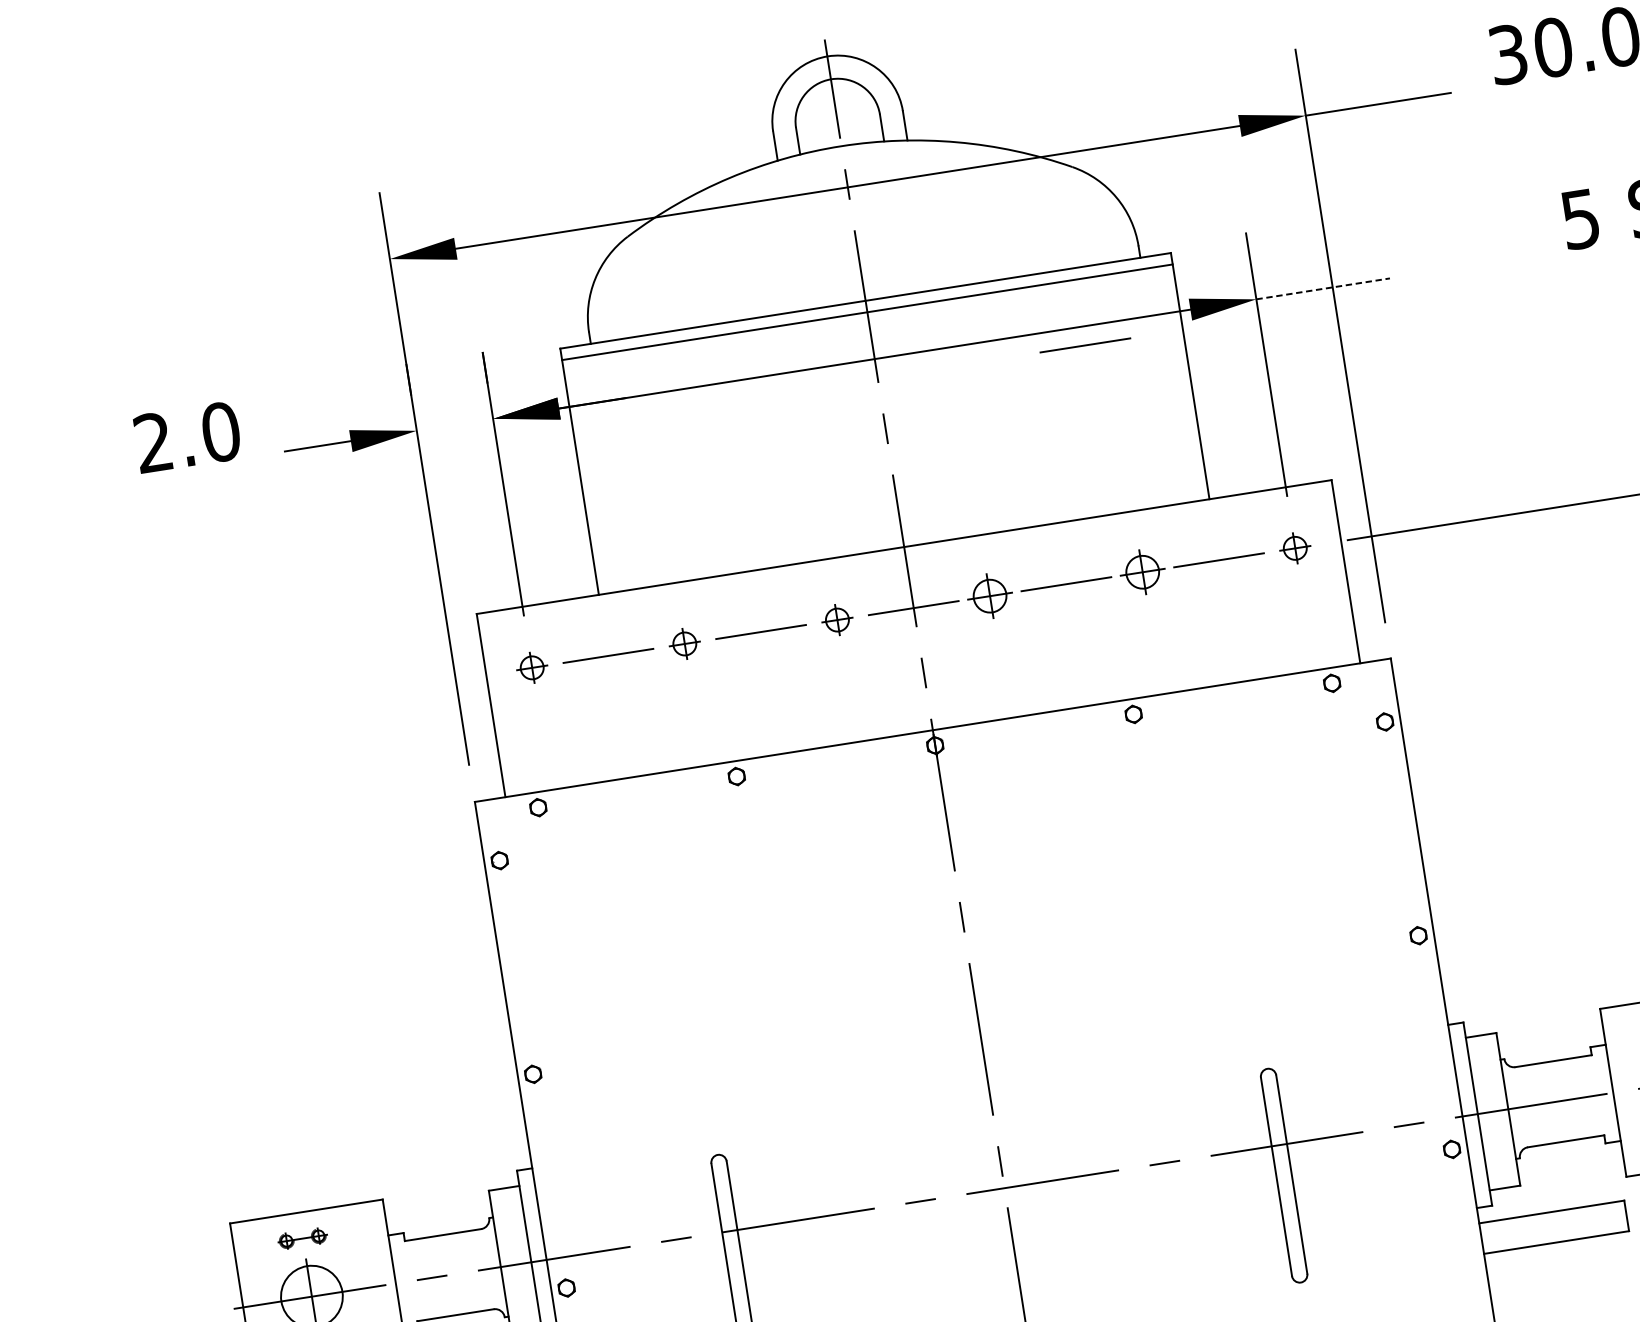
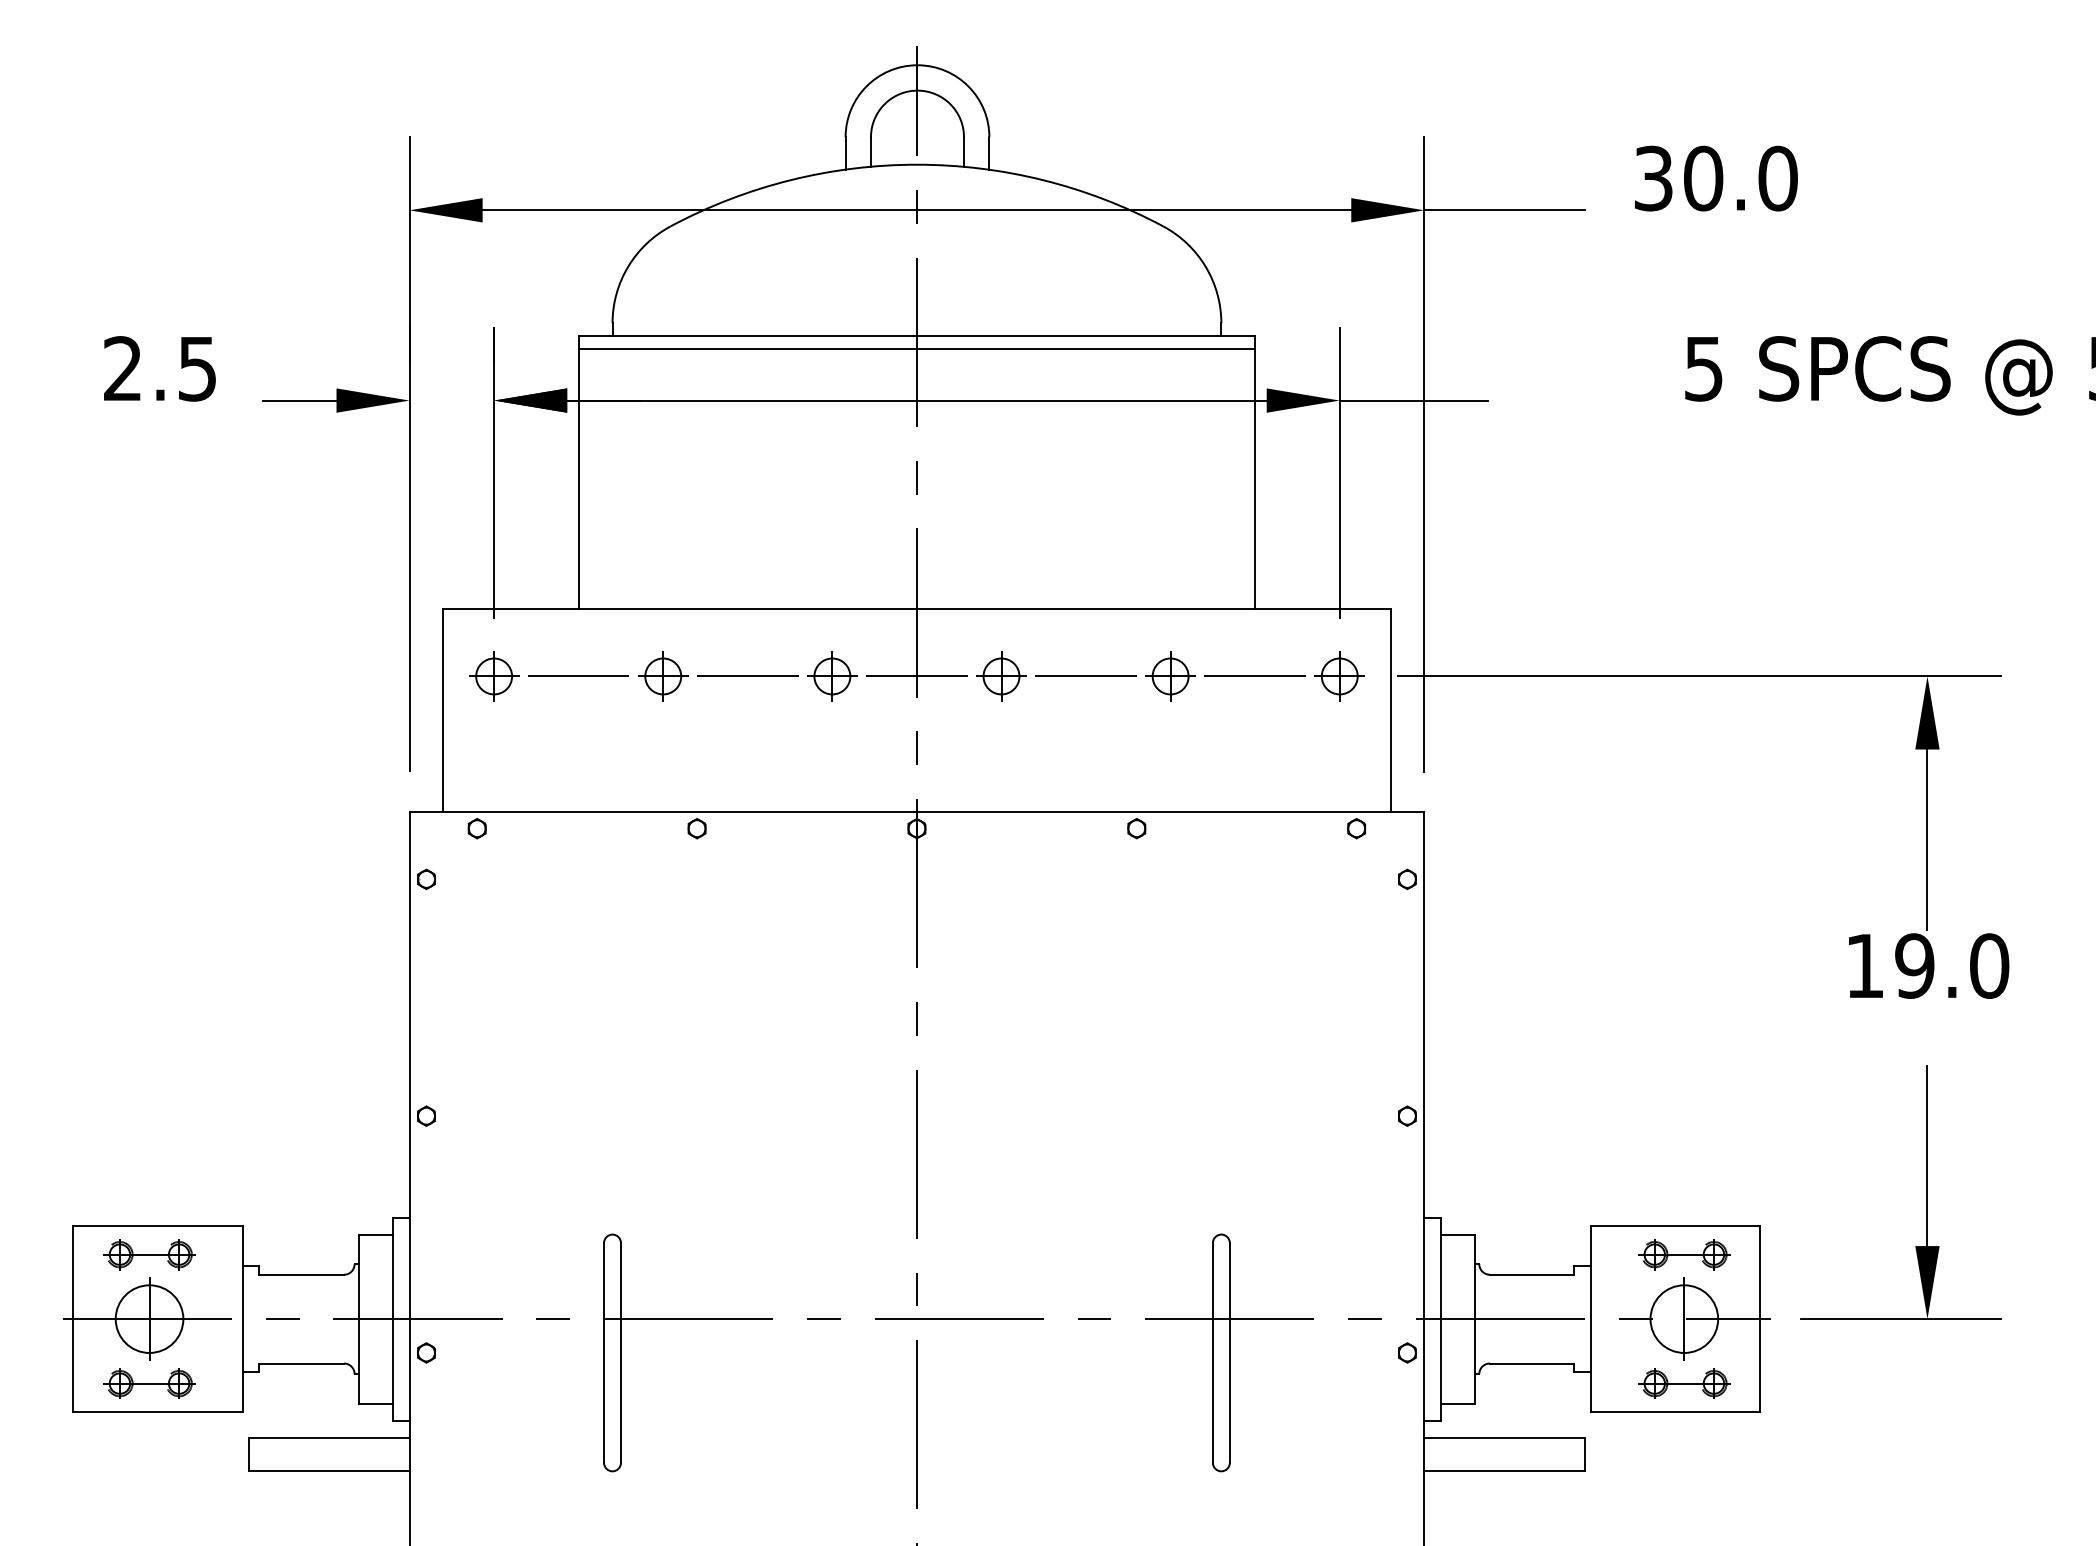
line: (1322, 288) -> (1413, 400), dashed -> solid
line: (1084, 344) -> (1146, 420), removed
text: (220, 431) -> (197, 368), 2.0 -> 2.5
part: (1295, 548) -> (1339, 676), size x1.43
part: (837, 620) -> (832, 676), size x1.43
part: (684, 643) -> (663, 676), size x1.43
part: (532, 667) -> (494, 676), size x1.43
part: (302, 1238) -> (149, 1254), size x1.67

